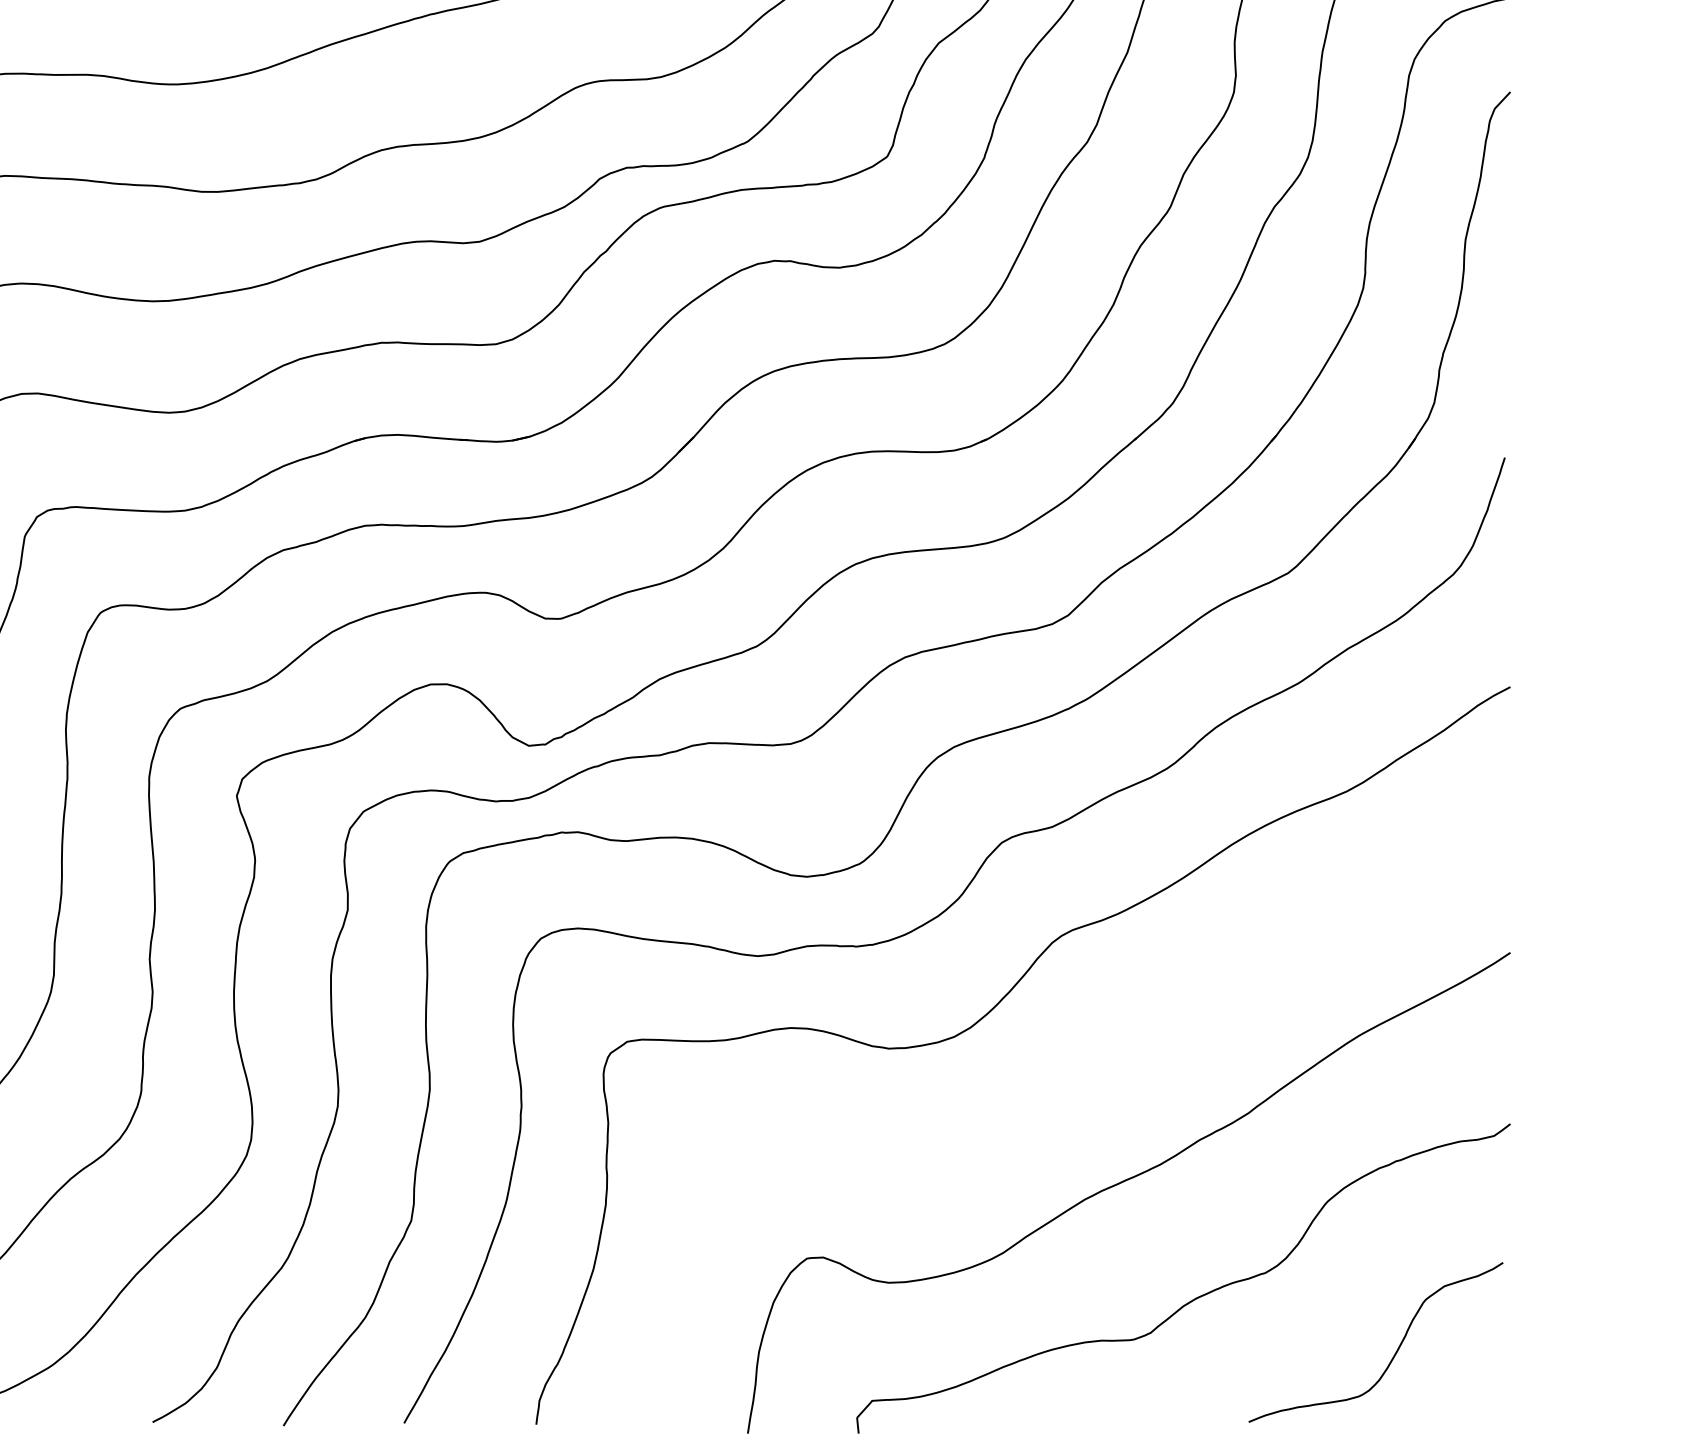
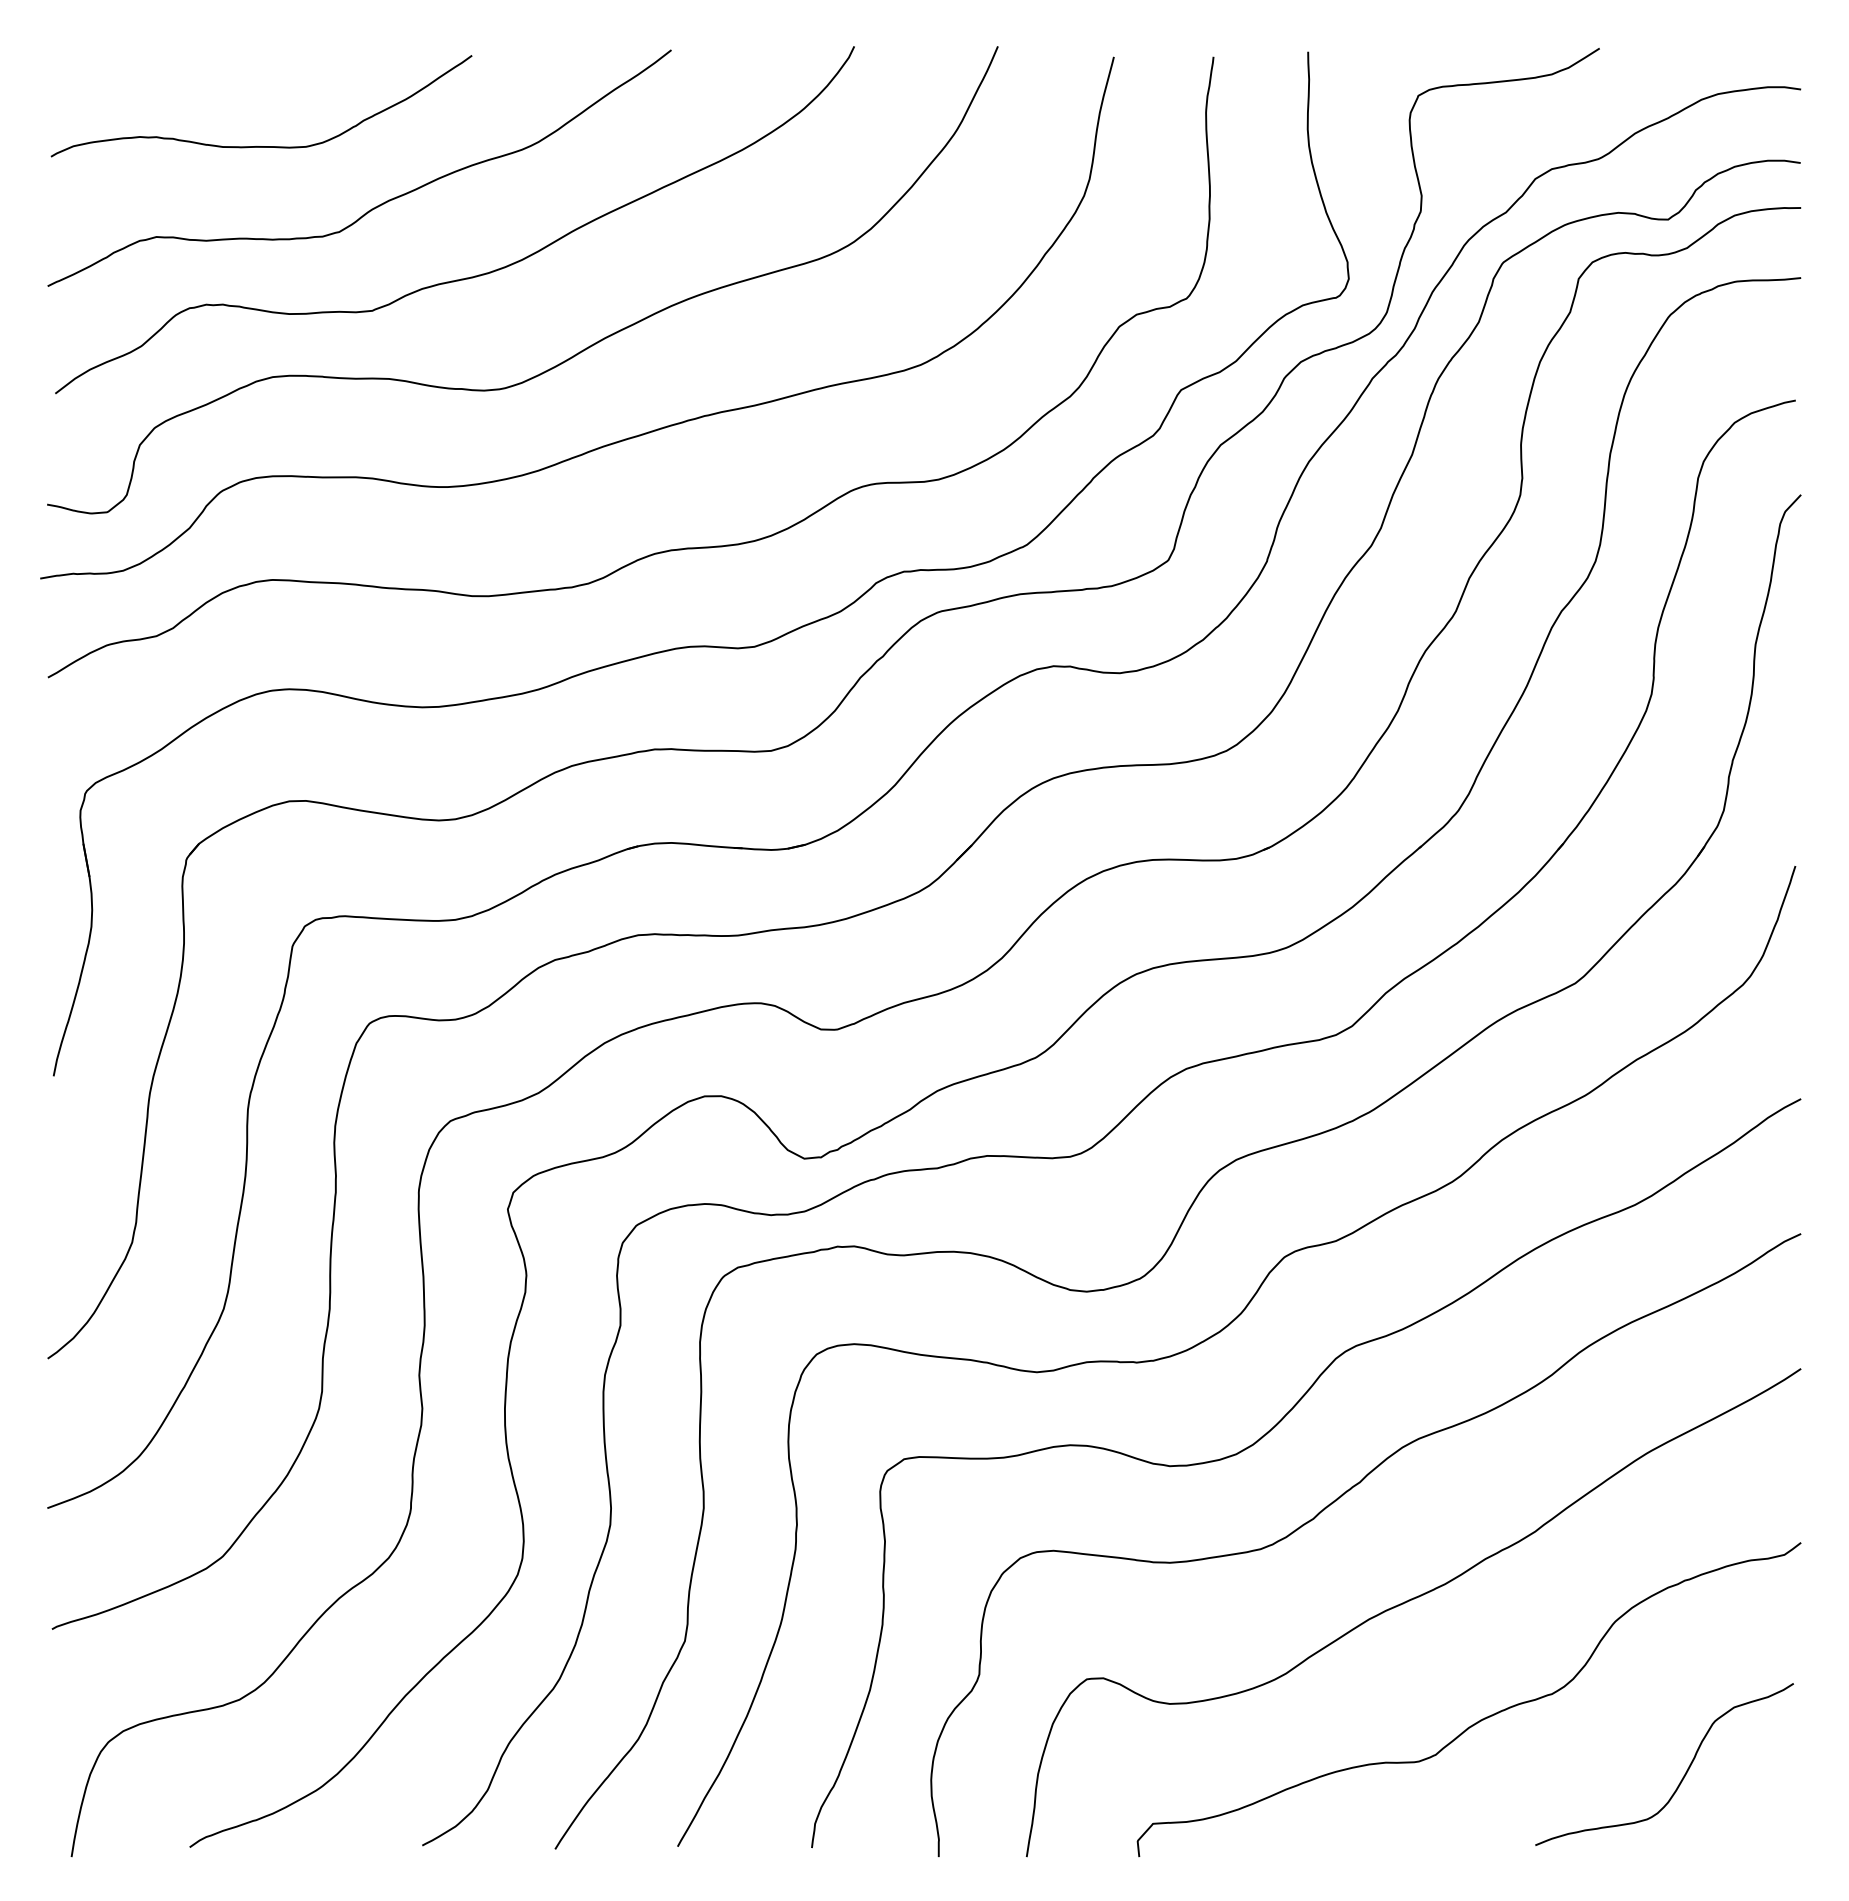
curve: (1048, 1086) -> (1332, 1504), added

